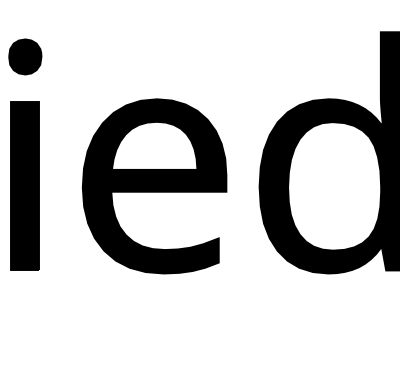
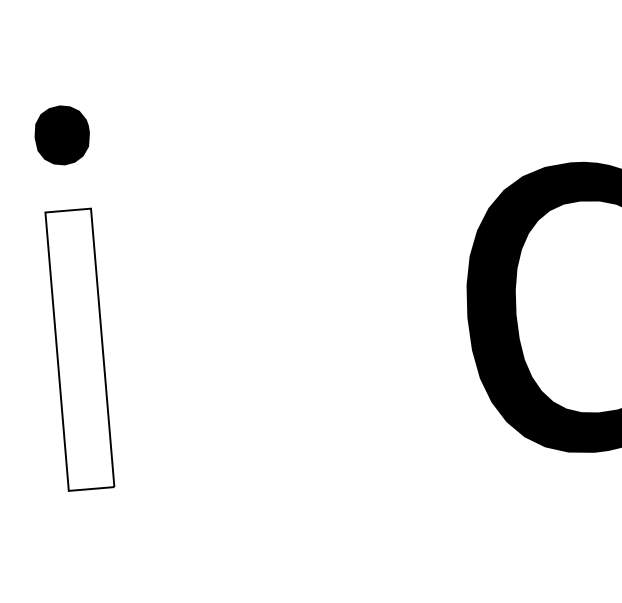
fill: (24, 186) -> (78, 350), removed
part: (154, 186) -> (294, 331), removed

